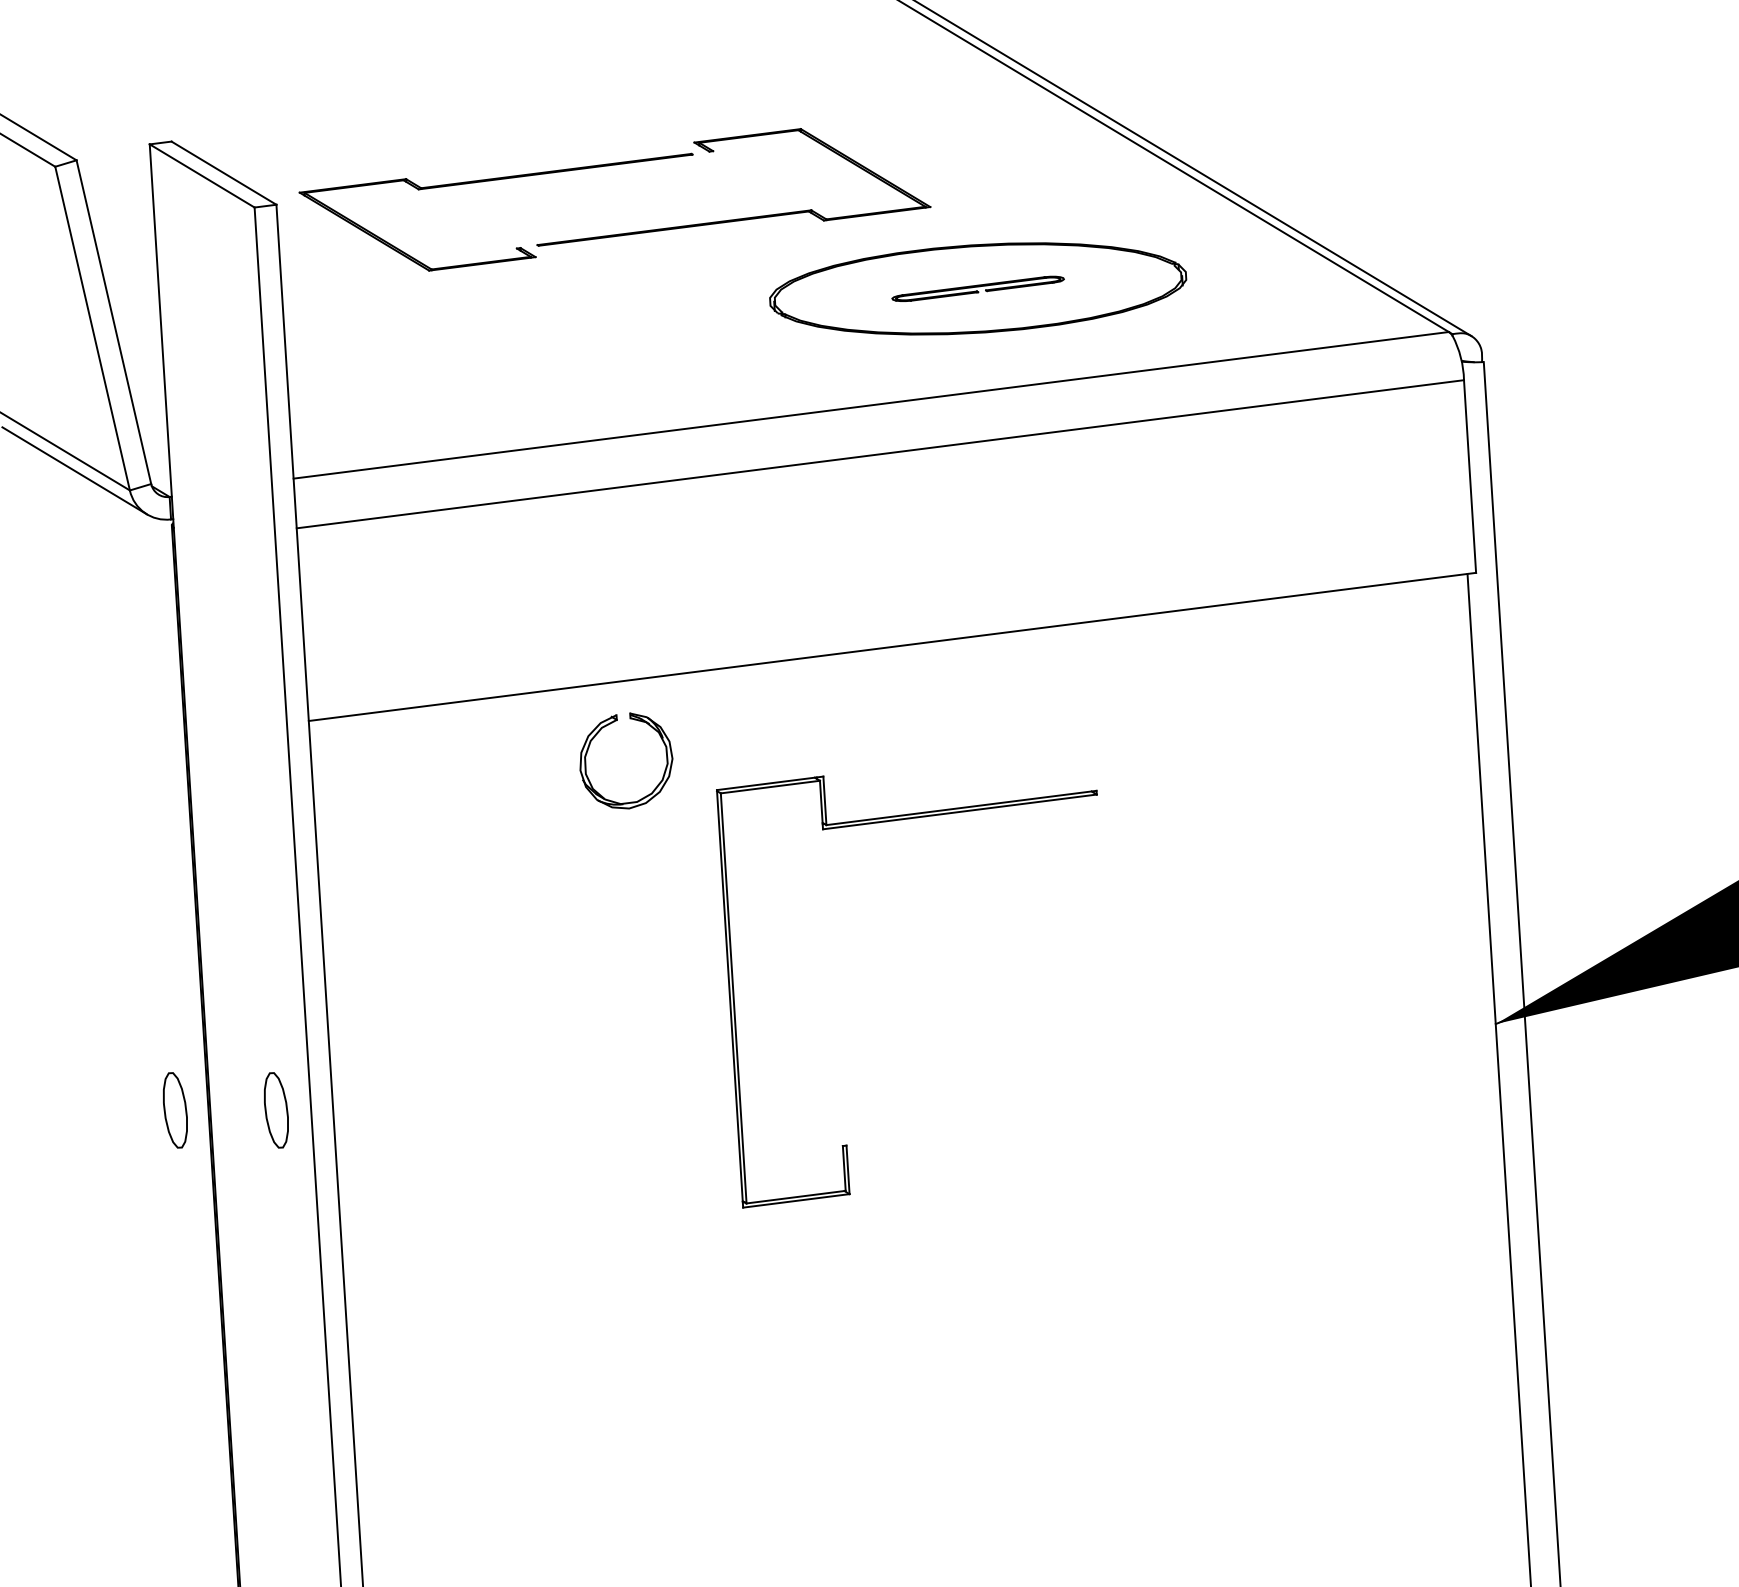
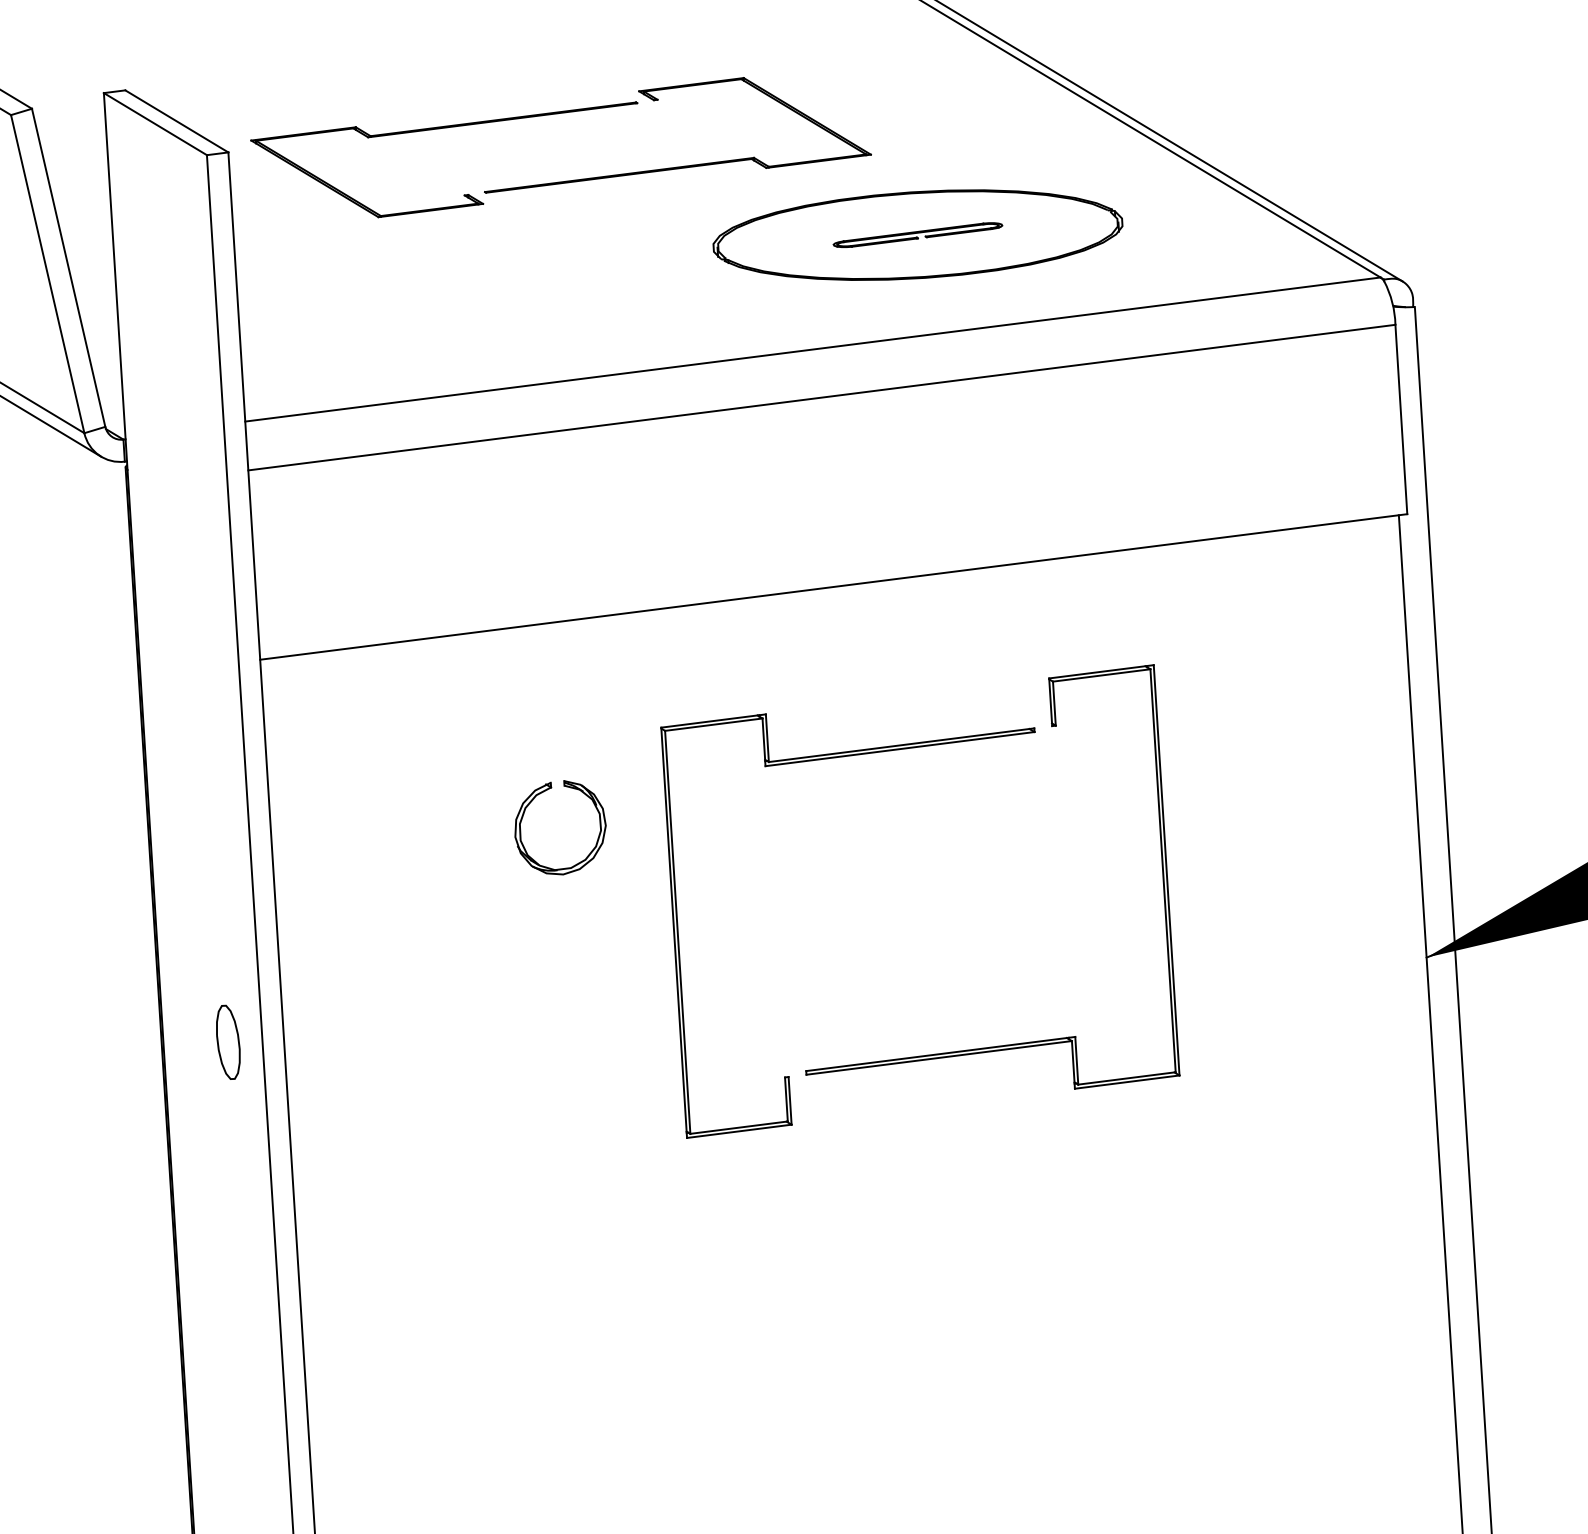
part: (594, 738) -> (529, 805), moved
part: (1113, 789) -> (1050, 727), added
part: (175, 1110) -> (129, 1042), removed

